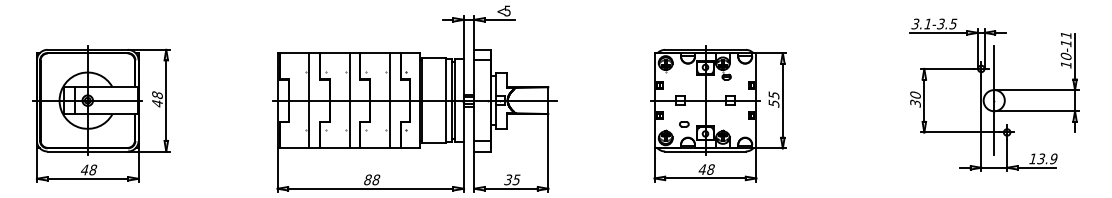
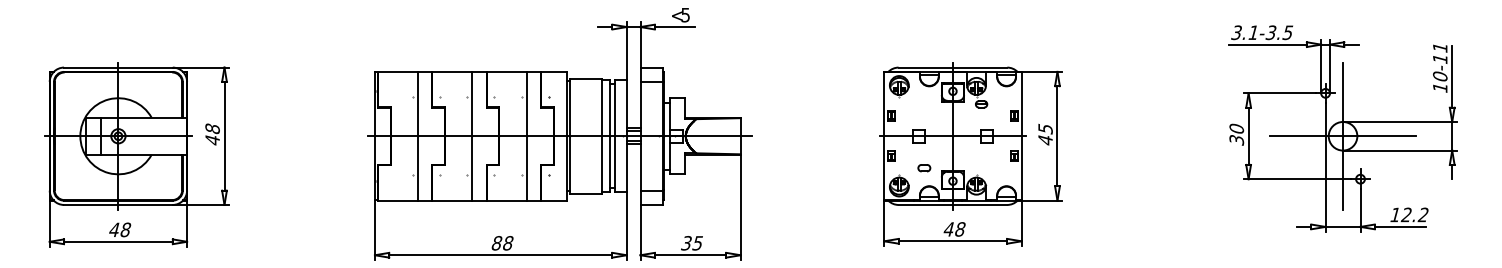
line: (993, 100) -> (1342, 136), added
text: (773, 103) -> (1045, 140), 55 -> 45
text: (1047, 158) -> (1414, 214), 13.9 -> 12.2

